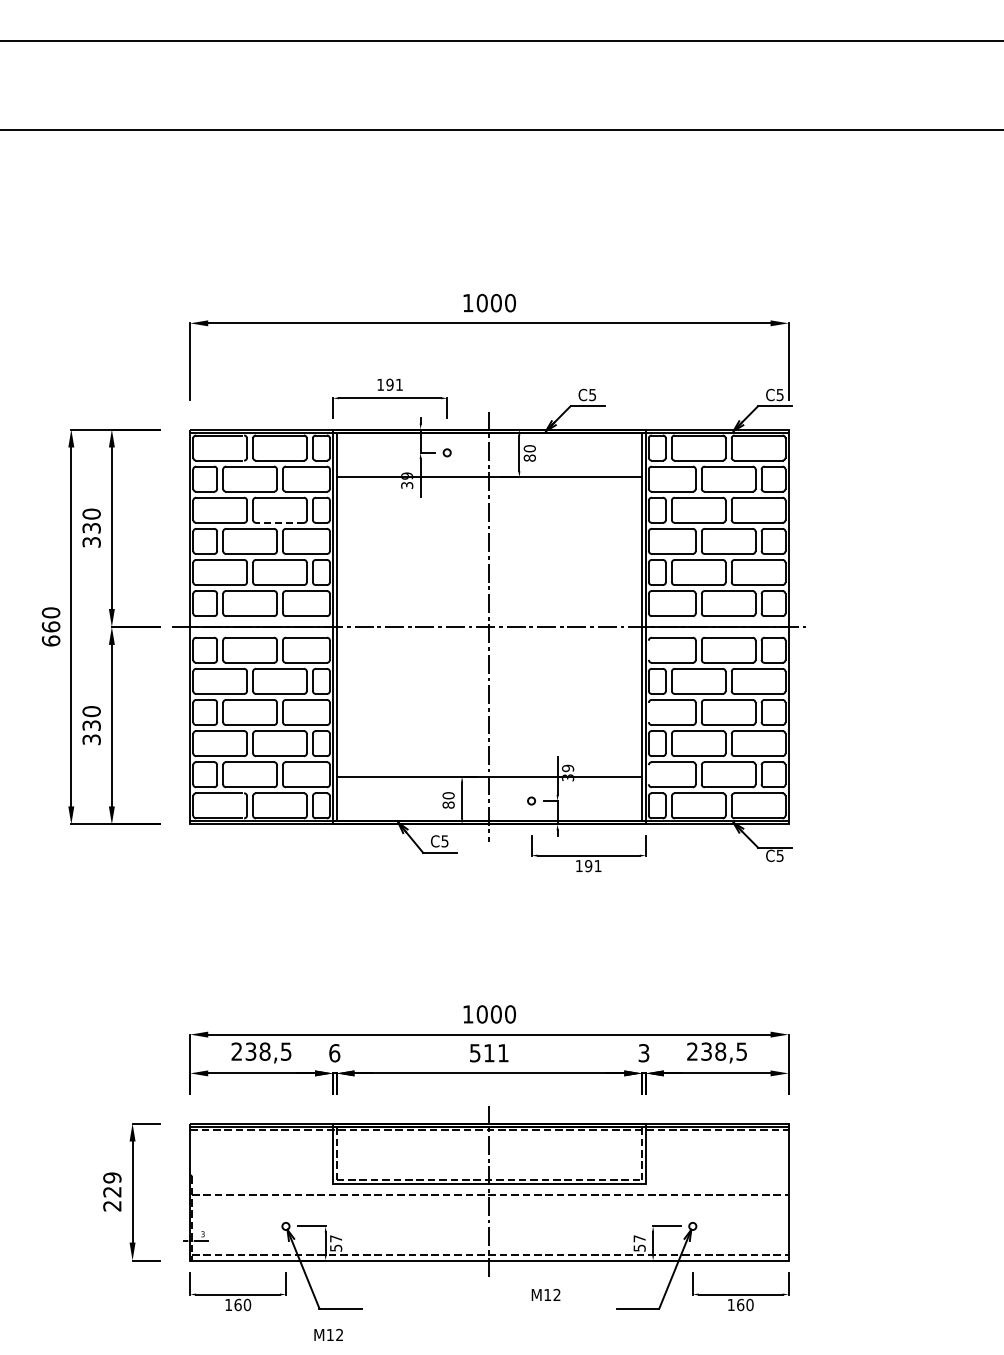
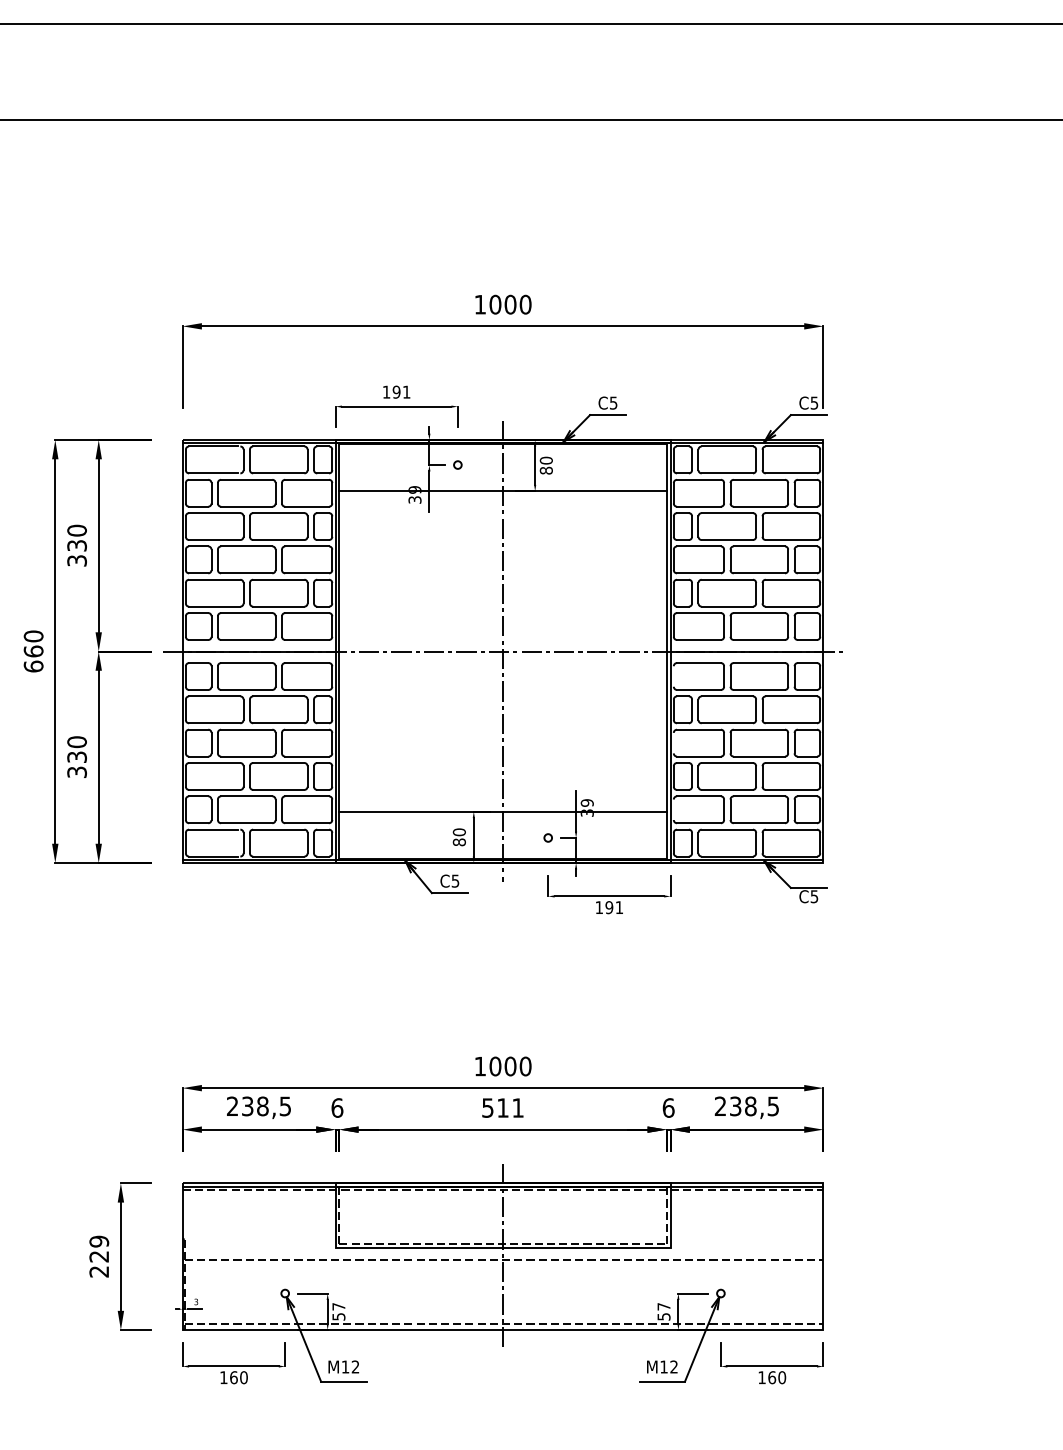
line: (280, 522) -> (279, 539), dashed -> solid
text: (643, 1053) -> (668, 1108), 3 -> 6
text: (545, 1294) -> (661, 1366), moved
text: (328, 1334) -> (343, 1366), moved

